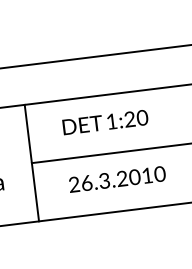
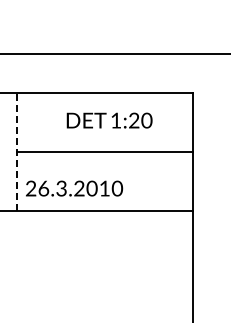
text: (105, 122) -> (109, 120), moved
line: (31, 163) -> (16, 152), solid -> dashed
text: (117, 179) -> (74, 188), moved

